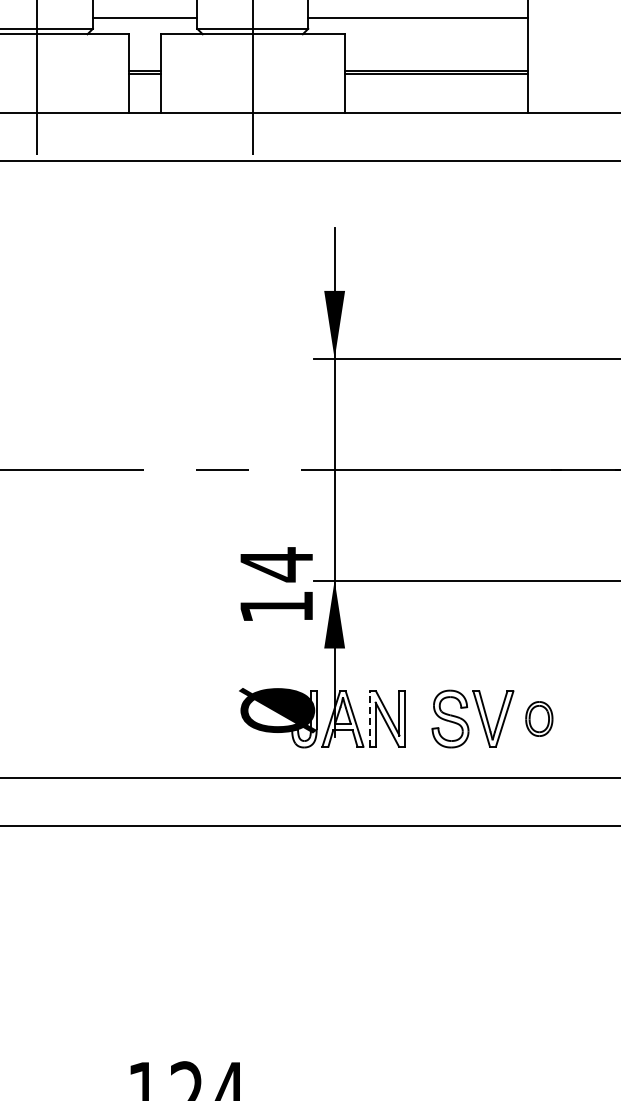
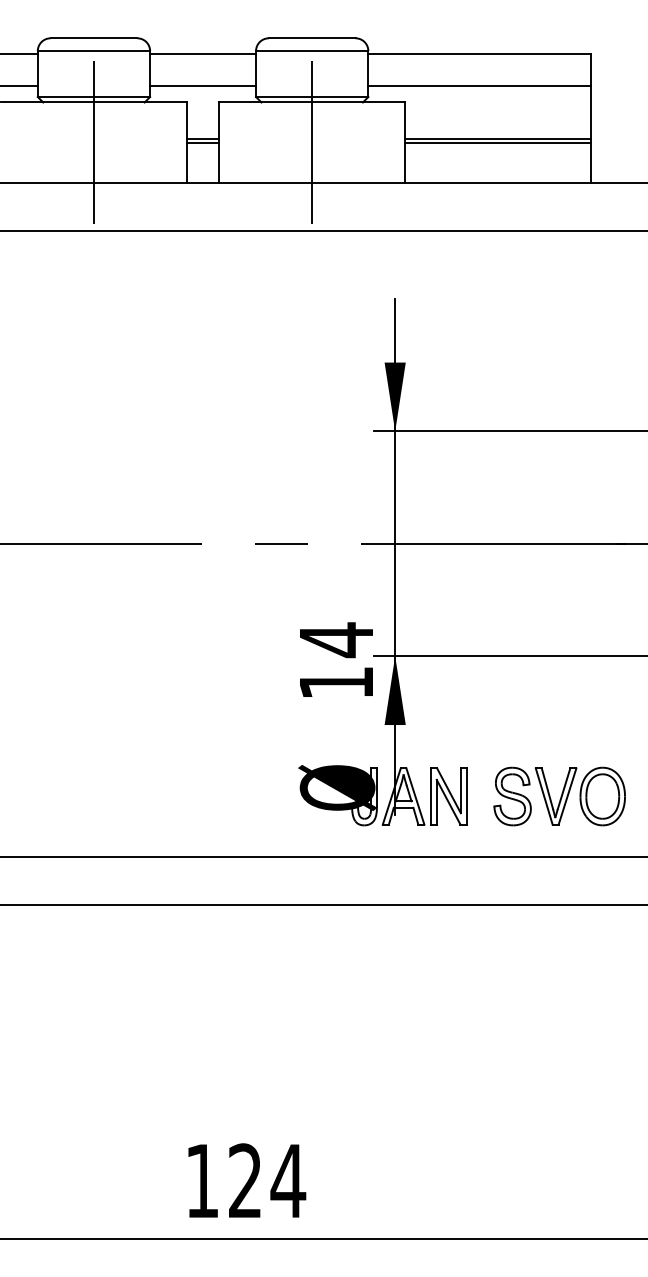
line: (369, 719) -> (430, 796), dashed -> solid
part: (539, 719) -> (602, 796), size x1.67

